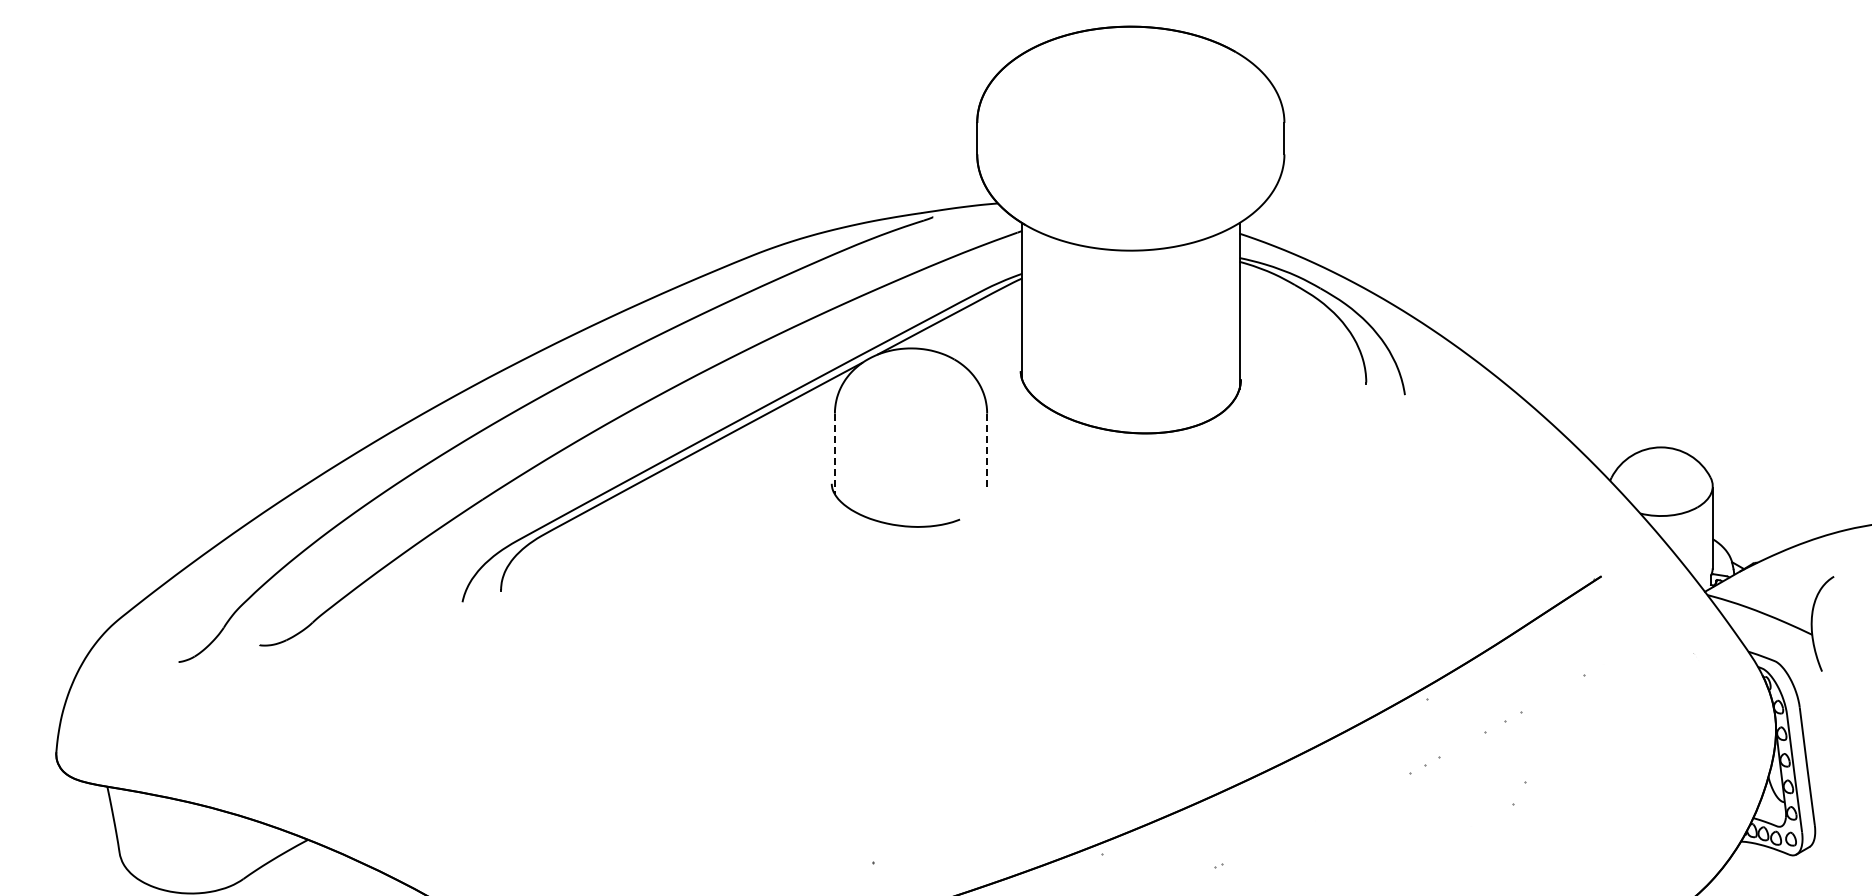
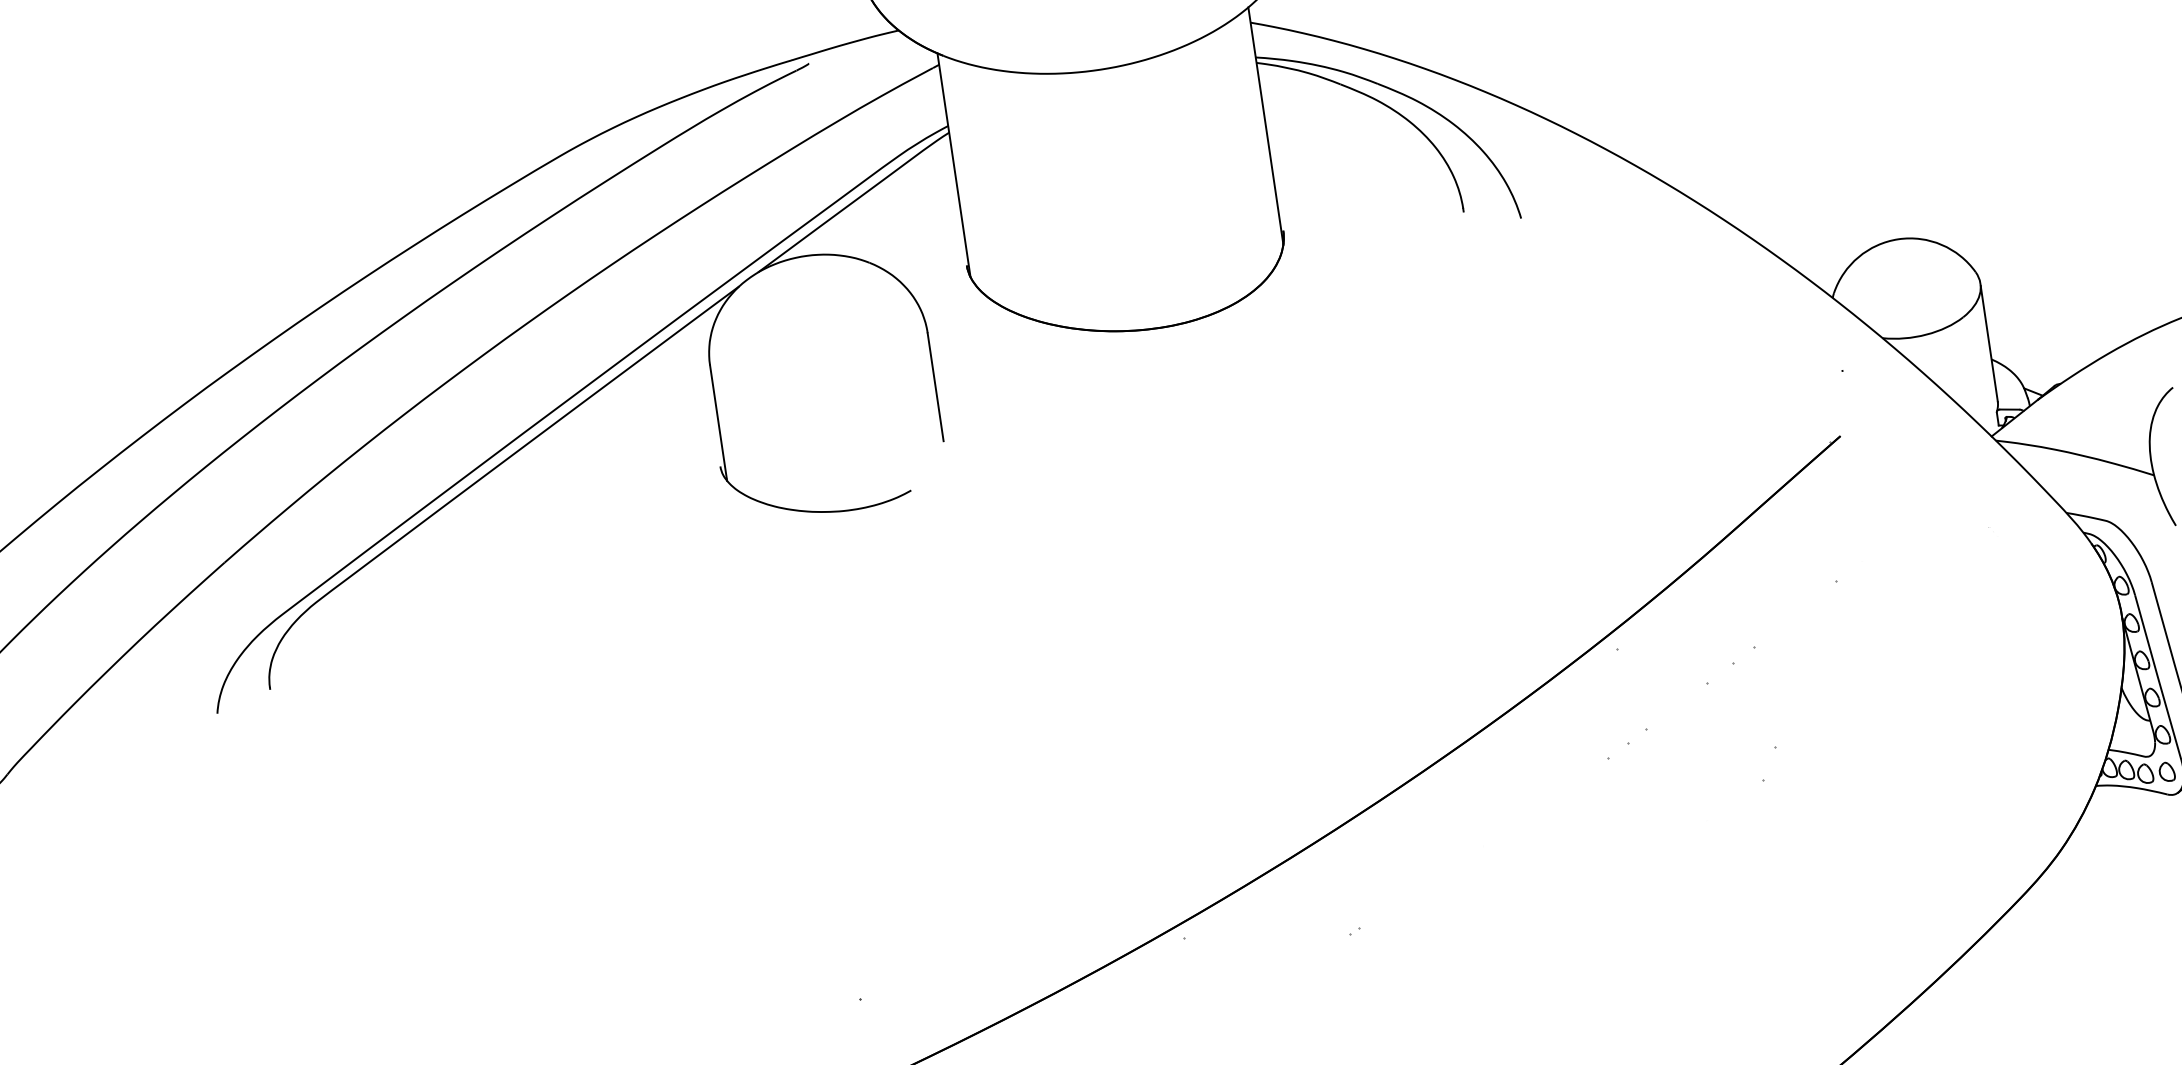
line: (987, 451) -> (936, 387), dashed -> solid
line: (834, 454) -> (718, 423), dashed -> solid

